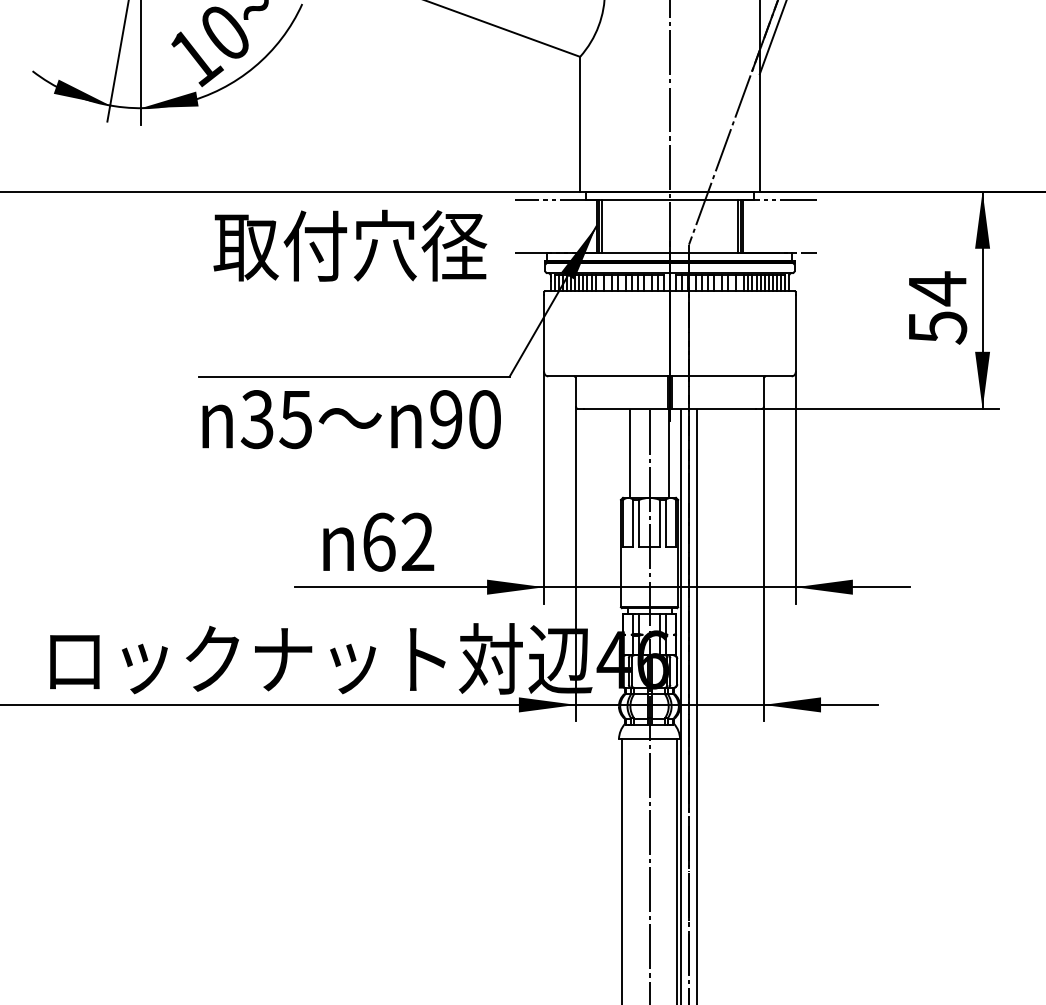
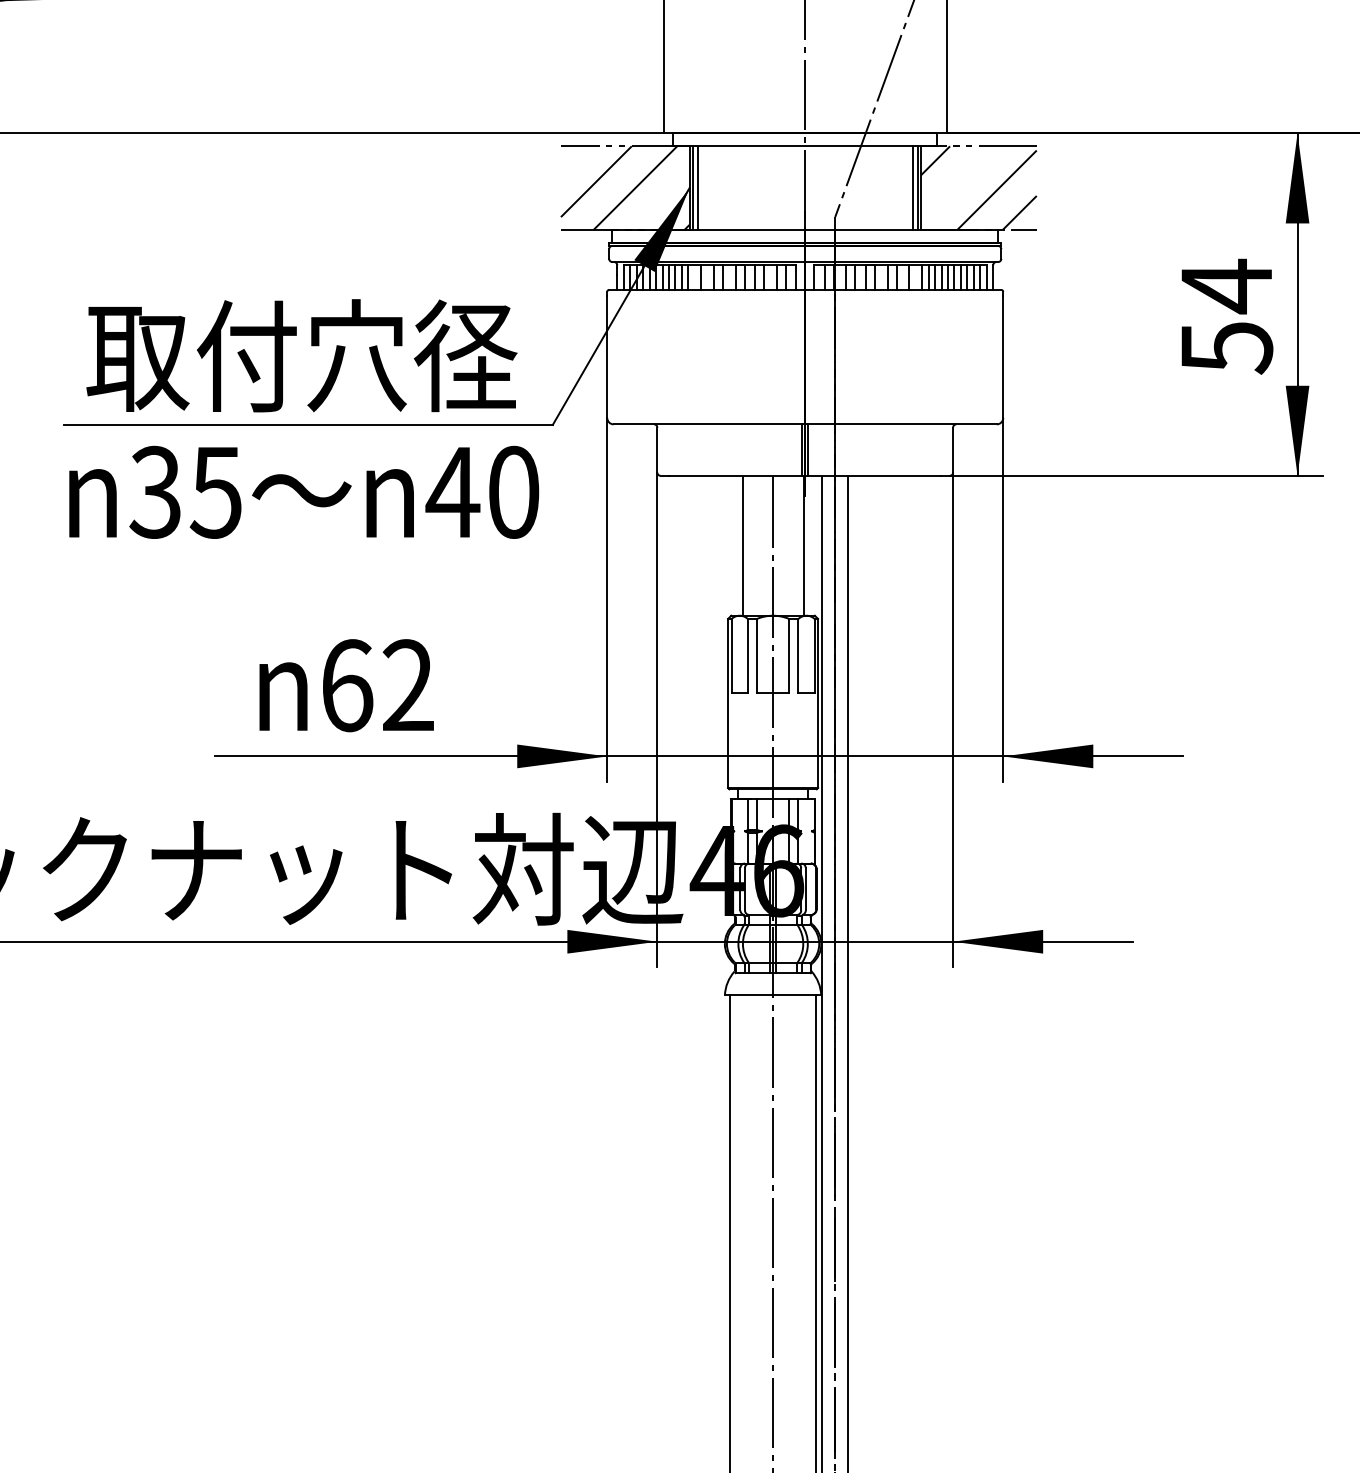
hatch: (555, 225) -> (624, 186), added
hatch: (779, 225) -> (977, 186), added
text: (350, 245) -> (302, 355), moved
text: (445, 419) -> (451, 492), 90 -> 40

